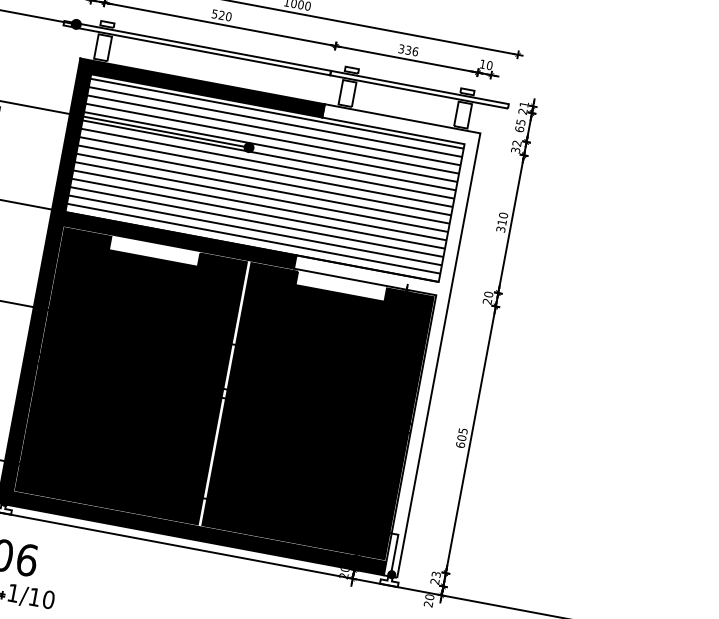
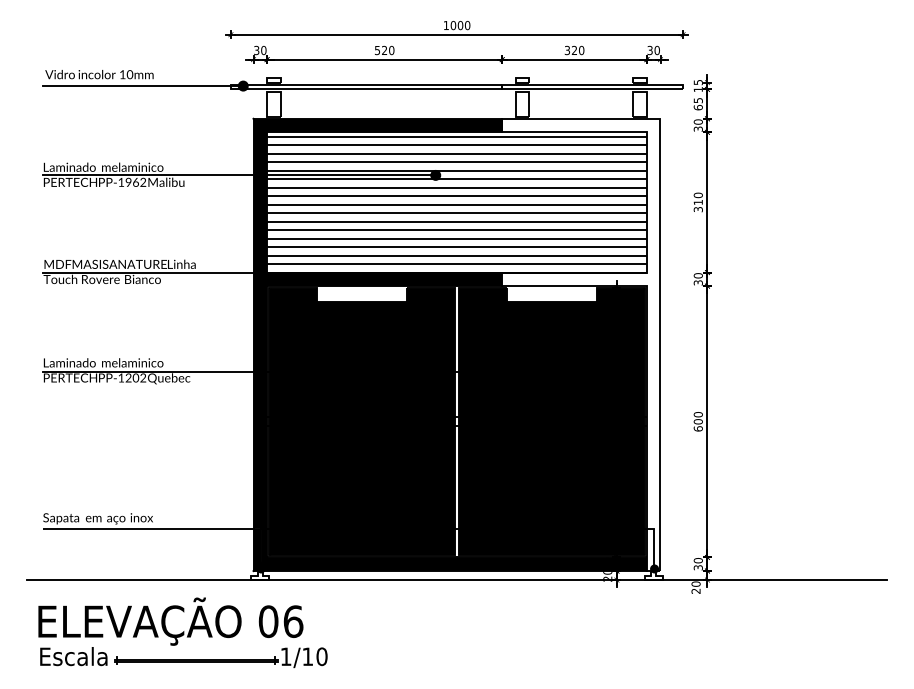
text: (412, 51) -> (578, 50), 336 -> 320
text: (482, 64) -> (649, 50), 10 -> 30
text: (522, 108) -> (697, 86), 21 -> 15
text: (516, 142) -> (697, 121), 32 -> 30
text: (487, 301) -> (698, 282), 20 -> 30
text: (462, 430) -> (697, 414), 605 -> 600
text: (434, 578) -> (697, 564), 23 -> 30

